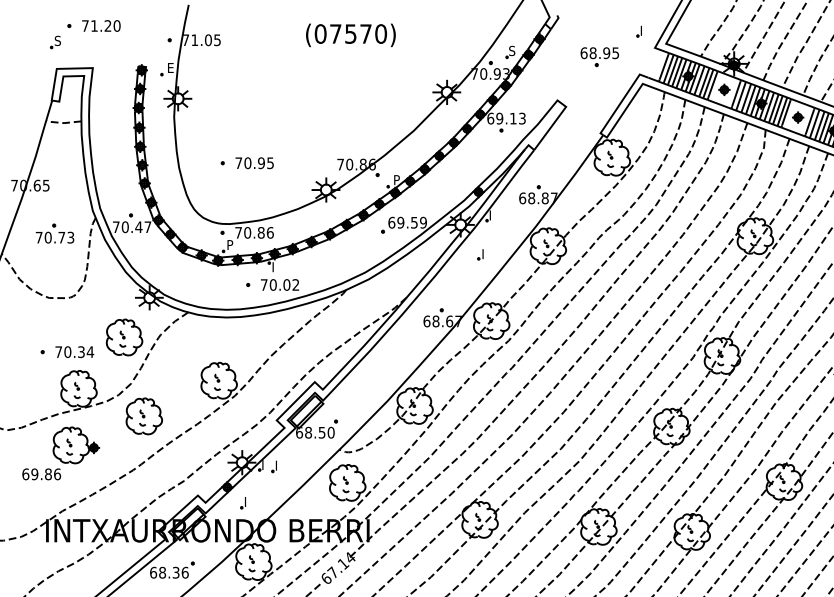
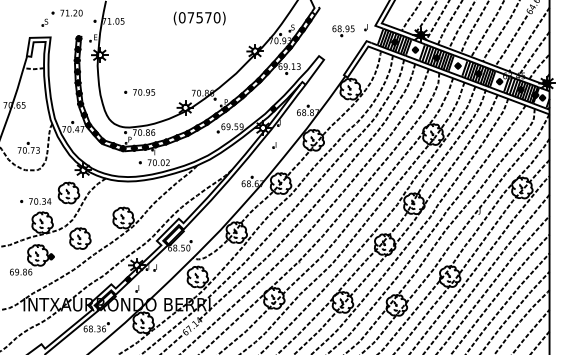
part: (637, 31) -> (365, 27), moved
part: (83, 33) -> (61, 17), moved
part: (54, 232) -> (28, 147), moved

